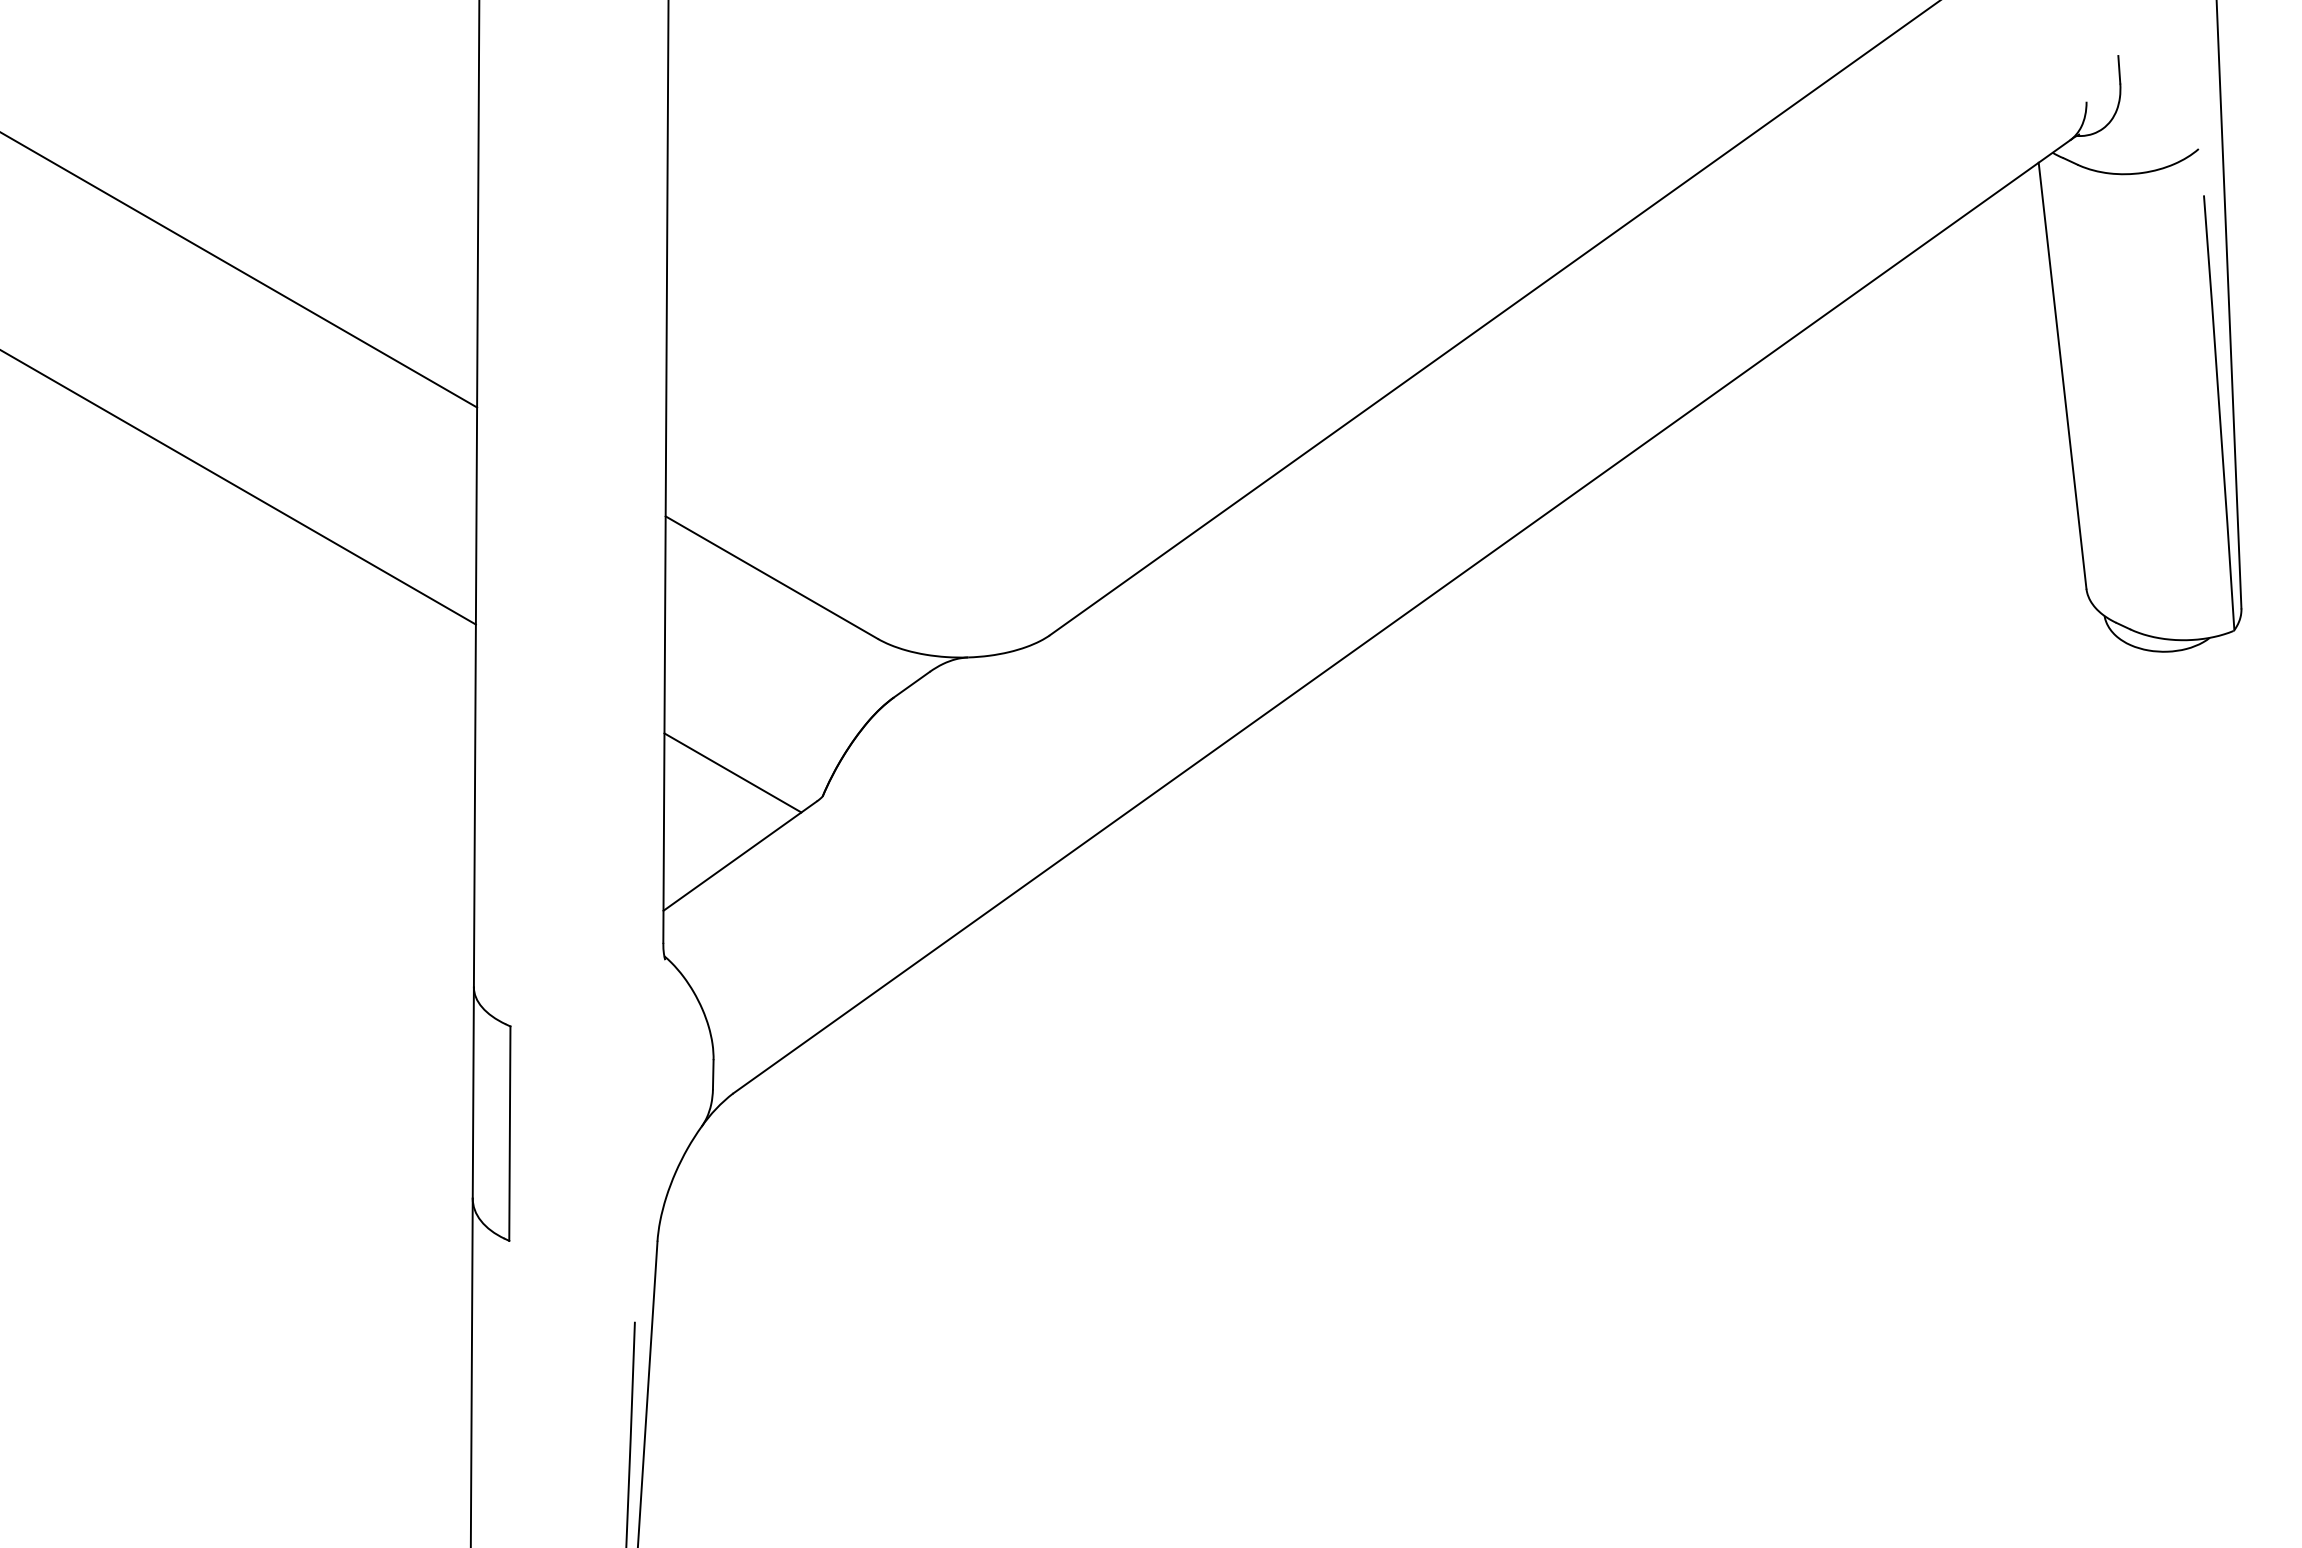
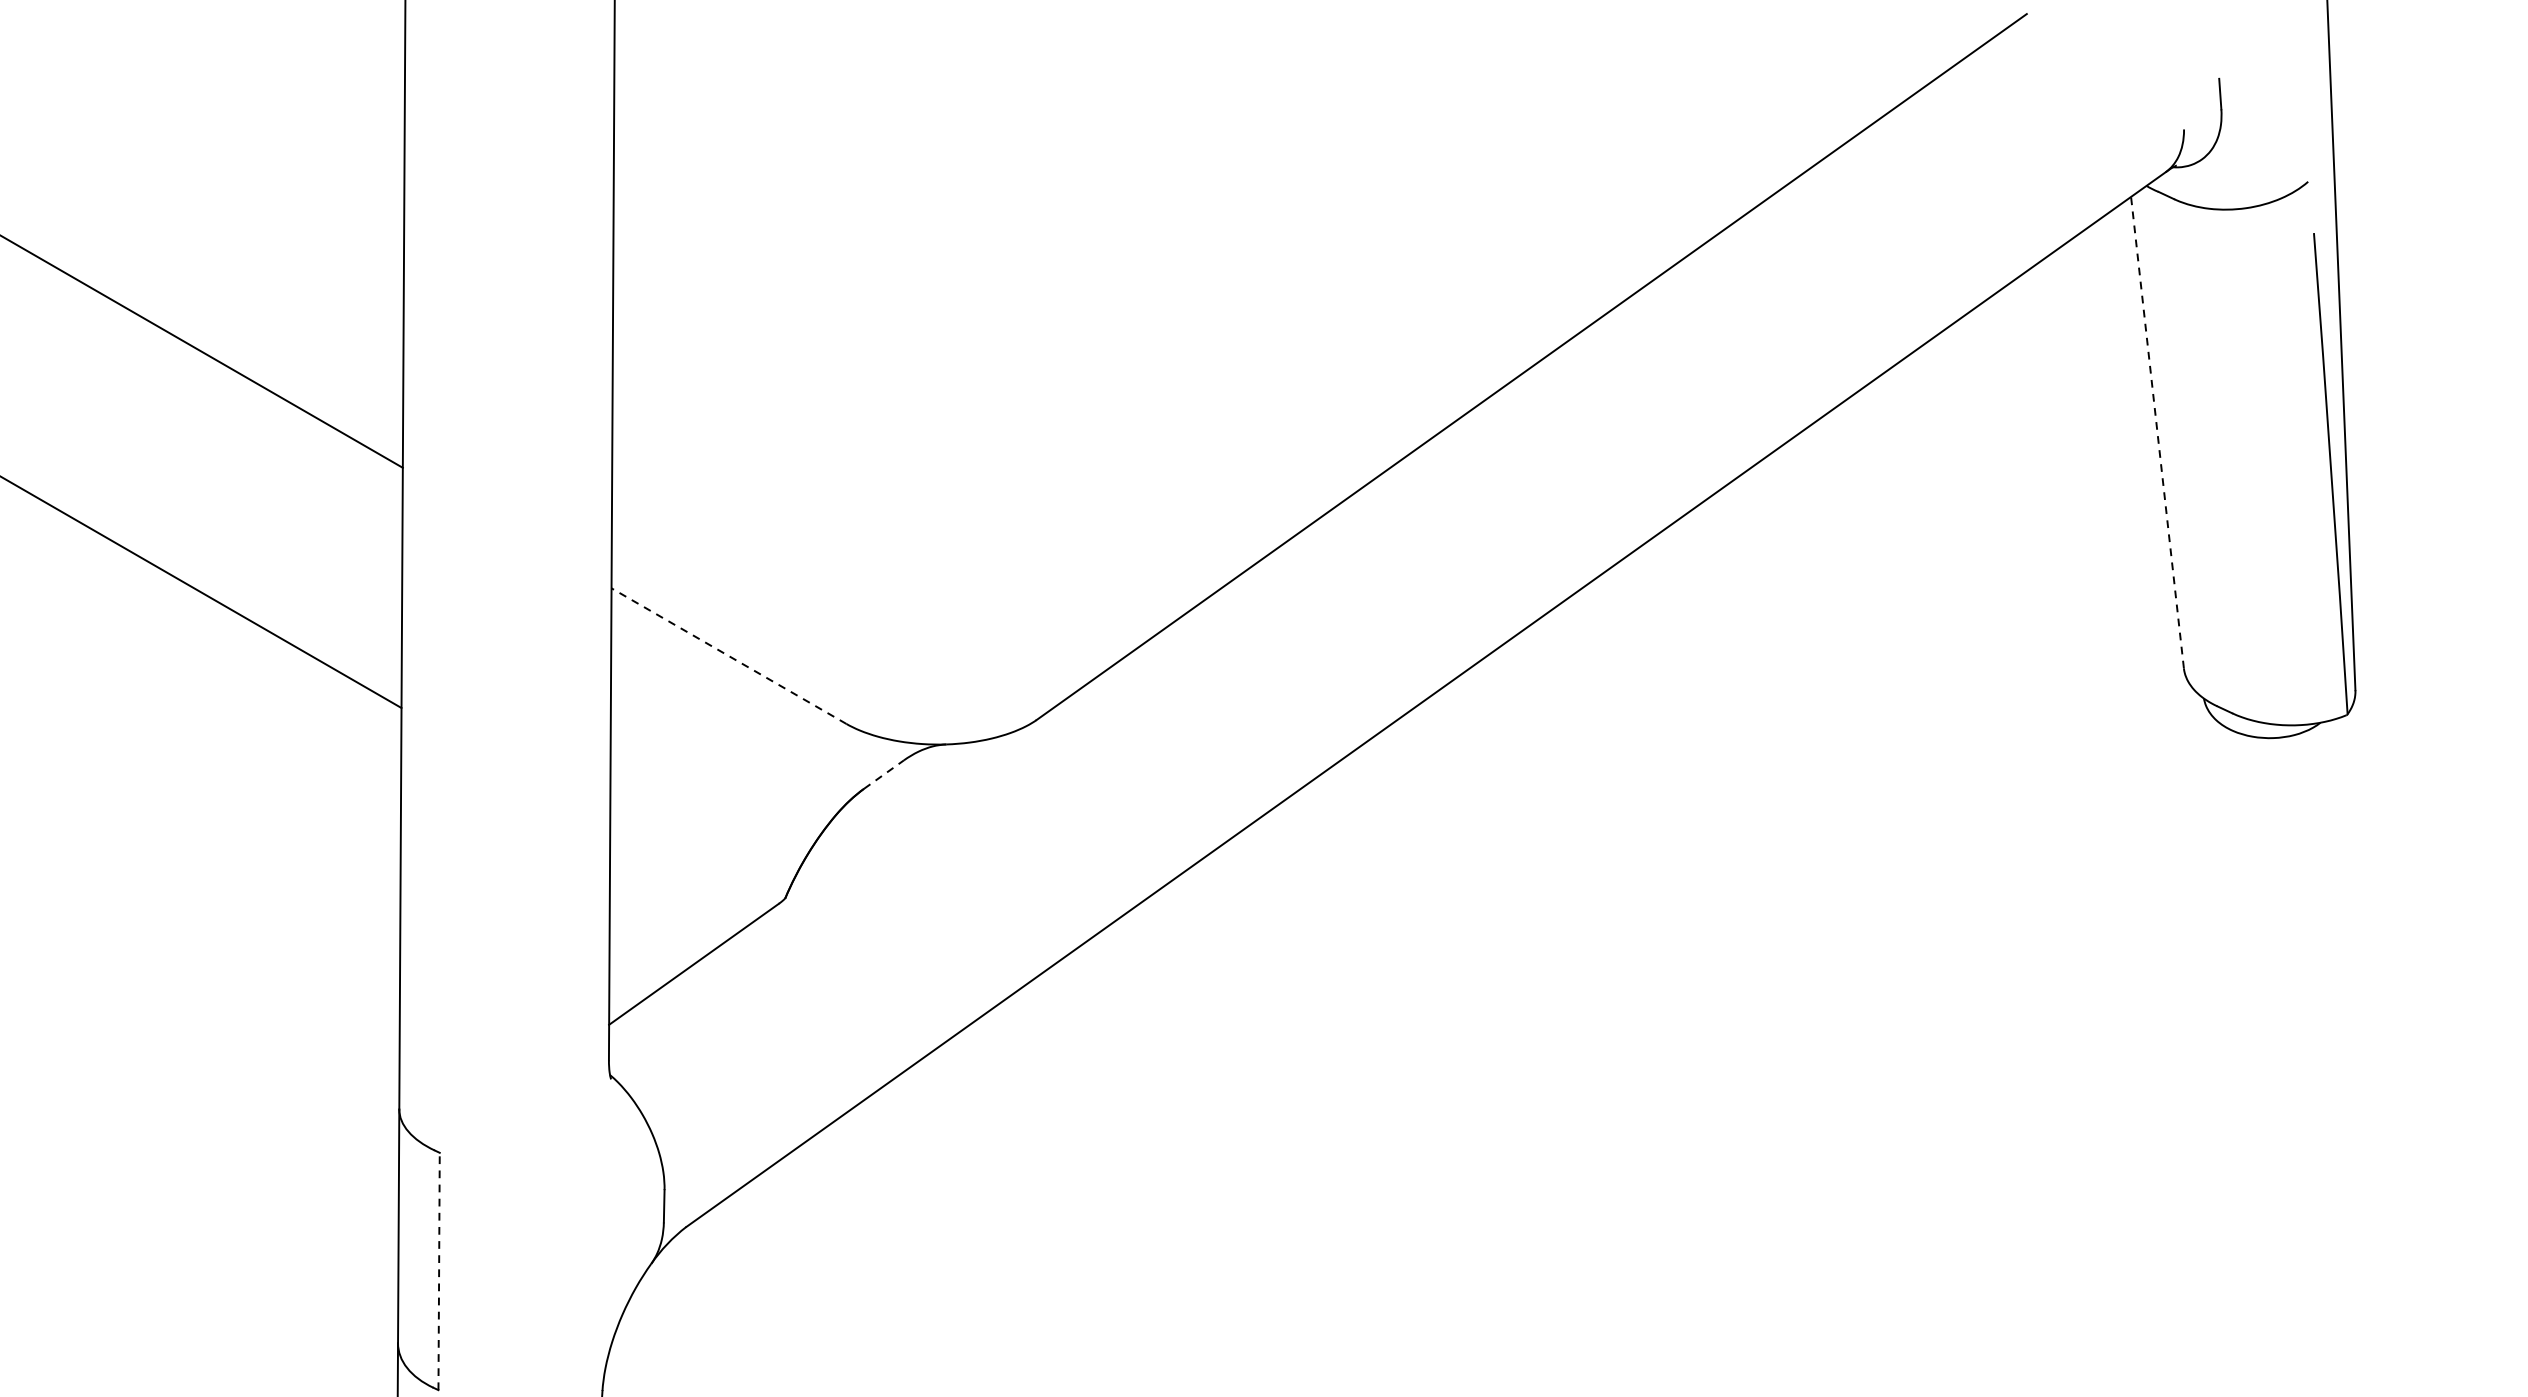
line: (2062, 375) -> (2157, 432), solid -> dashed
line: (771, 577) -> (728, 655), solid -> dashed
line: (912, 684) -> (884, 774), solid -> dashed
line: (732, 772) -> (685, 871), removed
line: (509, 1133) -> (438, 1271), solid -> dashed

